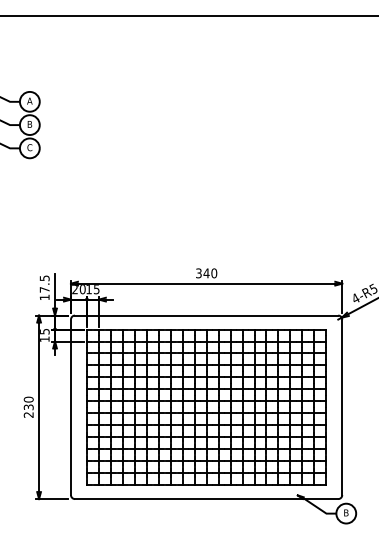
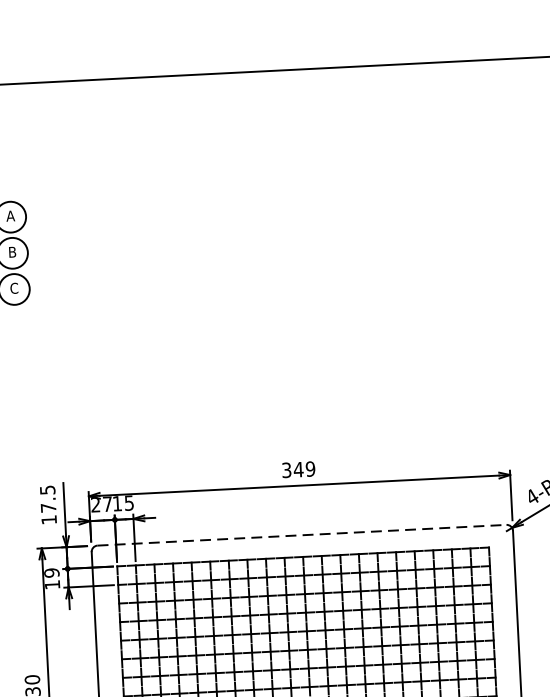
text: (214, 273) -> (310, 469), 340 -> 349
text: (82, 289) -> (107, 504), 20 -> 27
line: (206, 315) -> (301, 535), solid -> dashed
text: (44, 331) -> (51, 572), 15 -> 19

